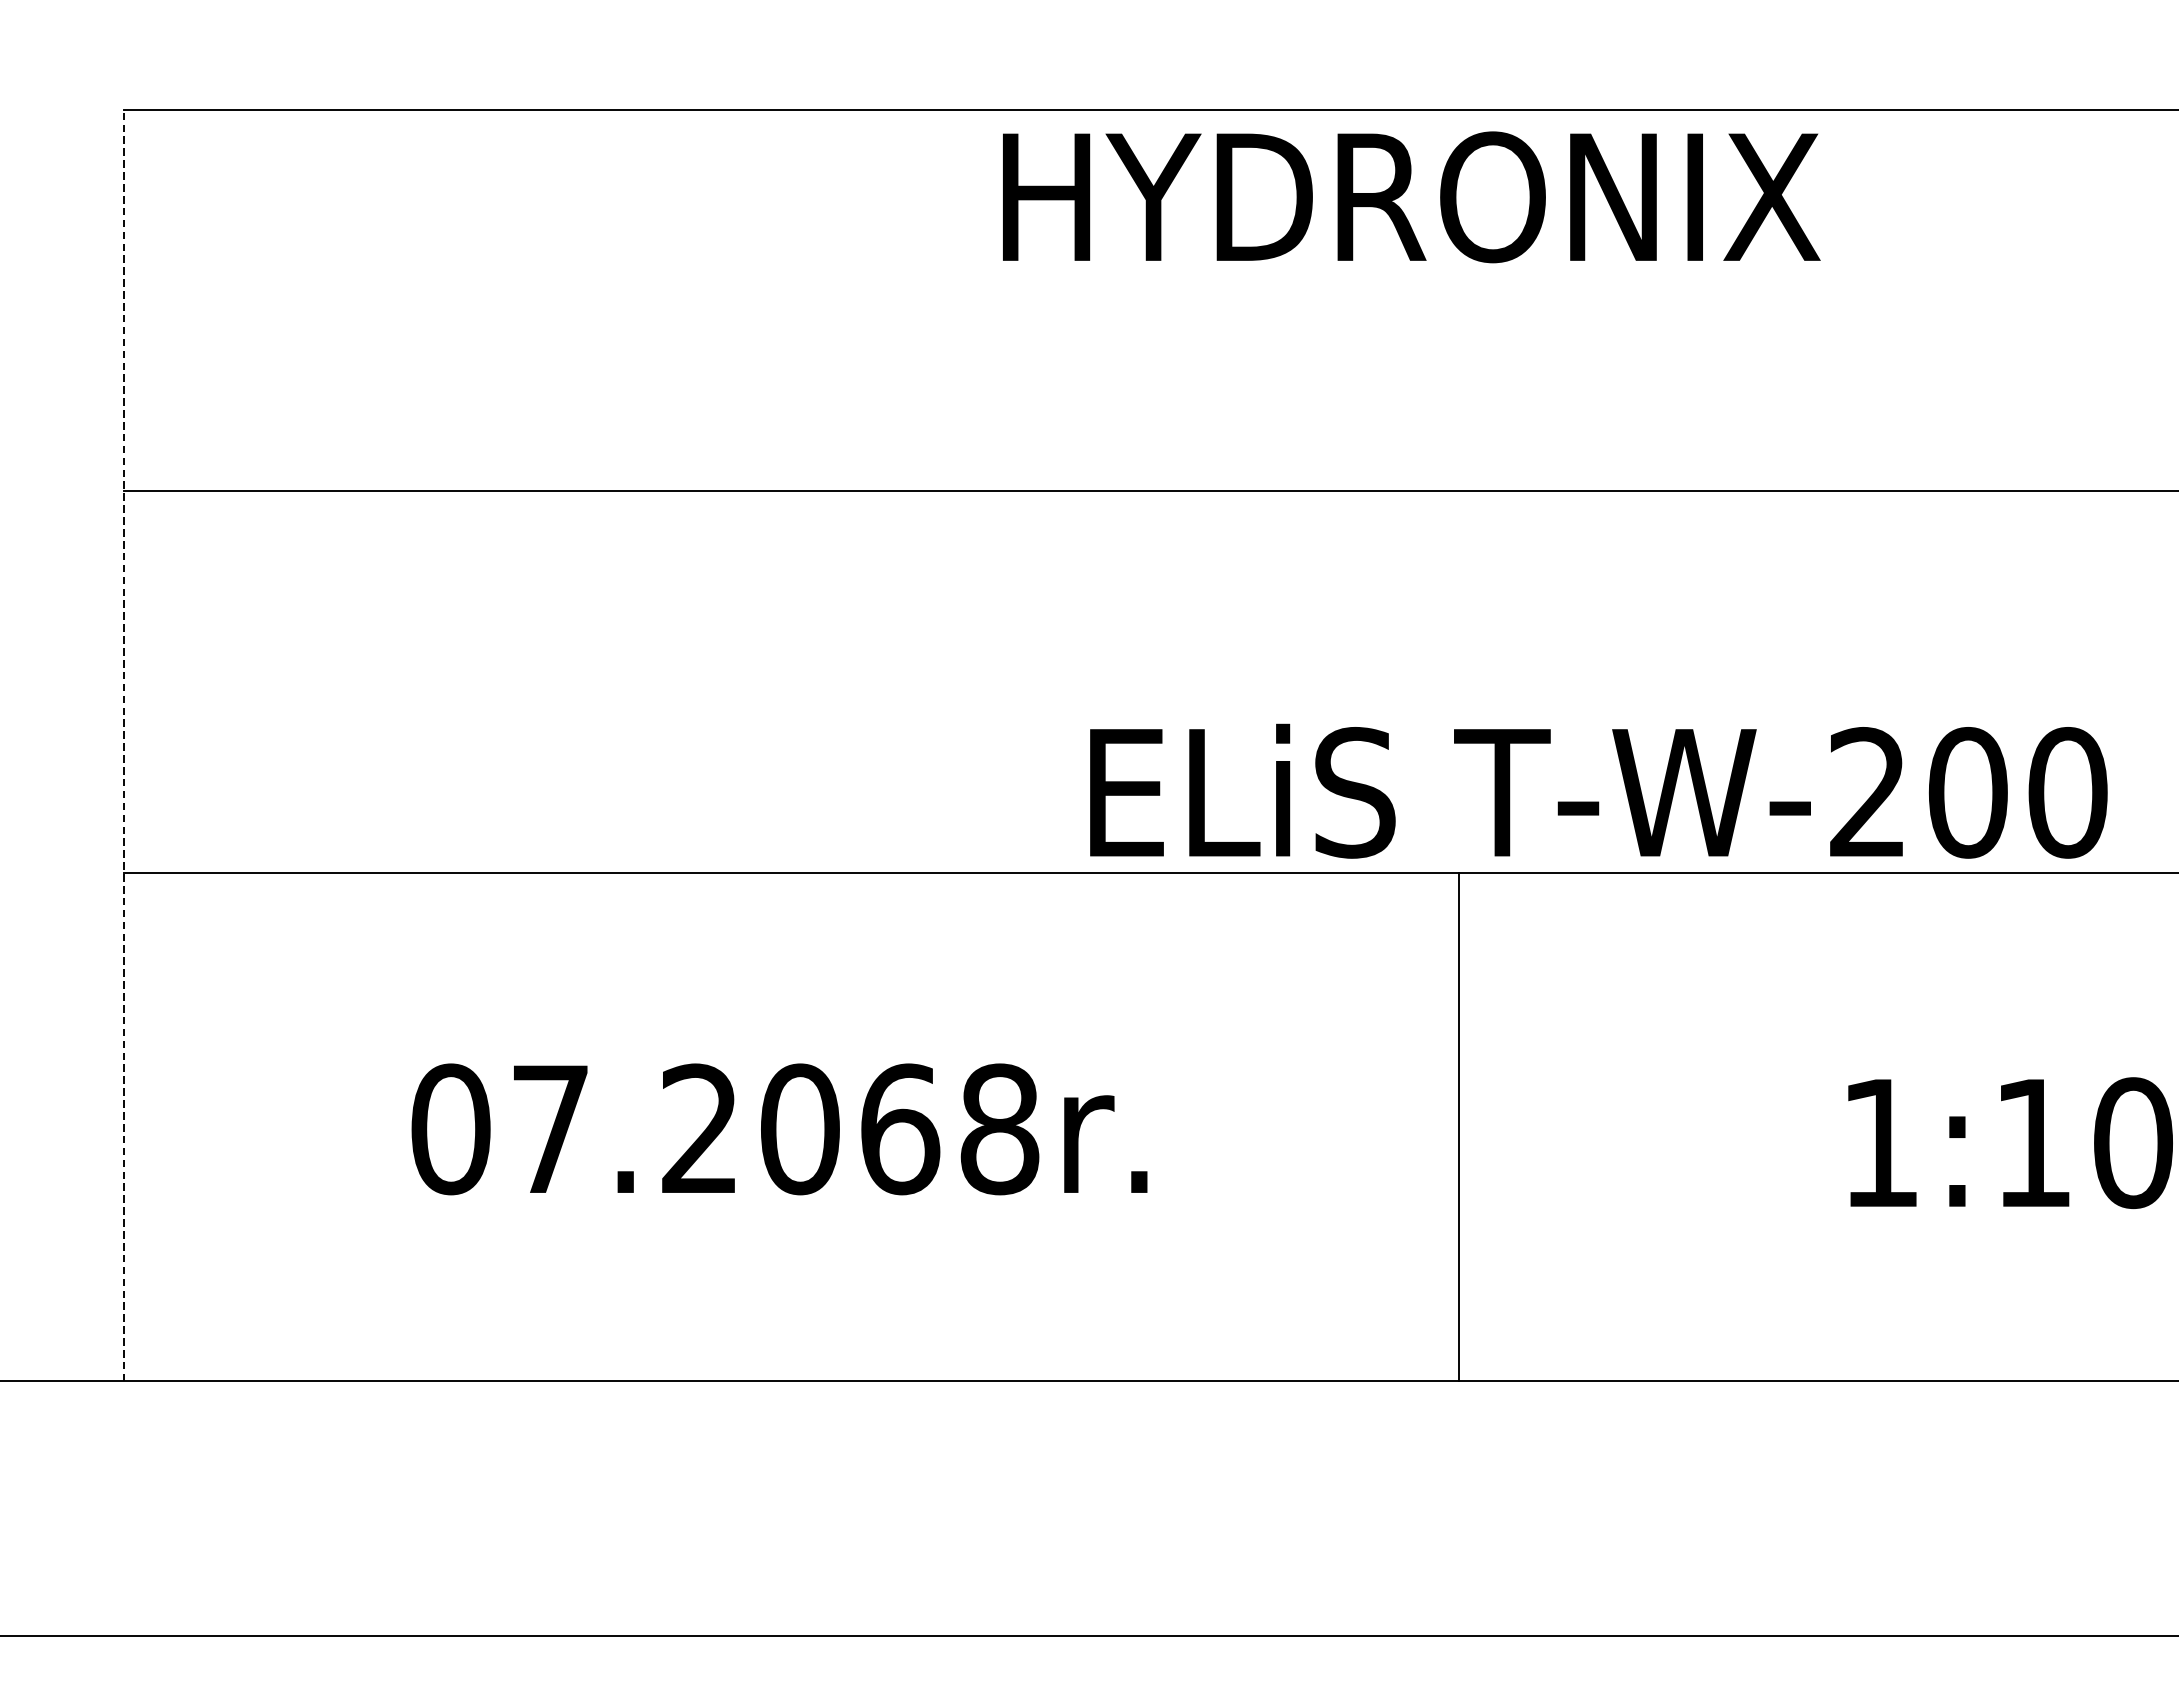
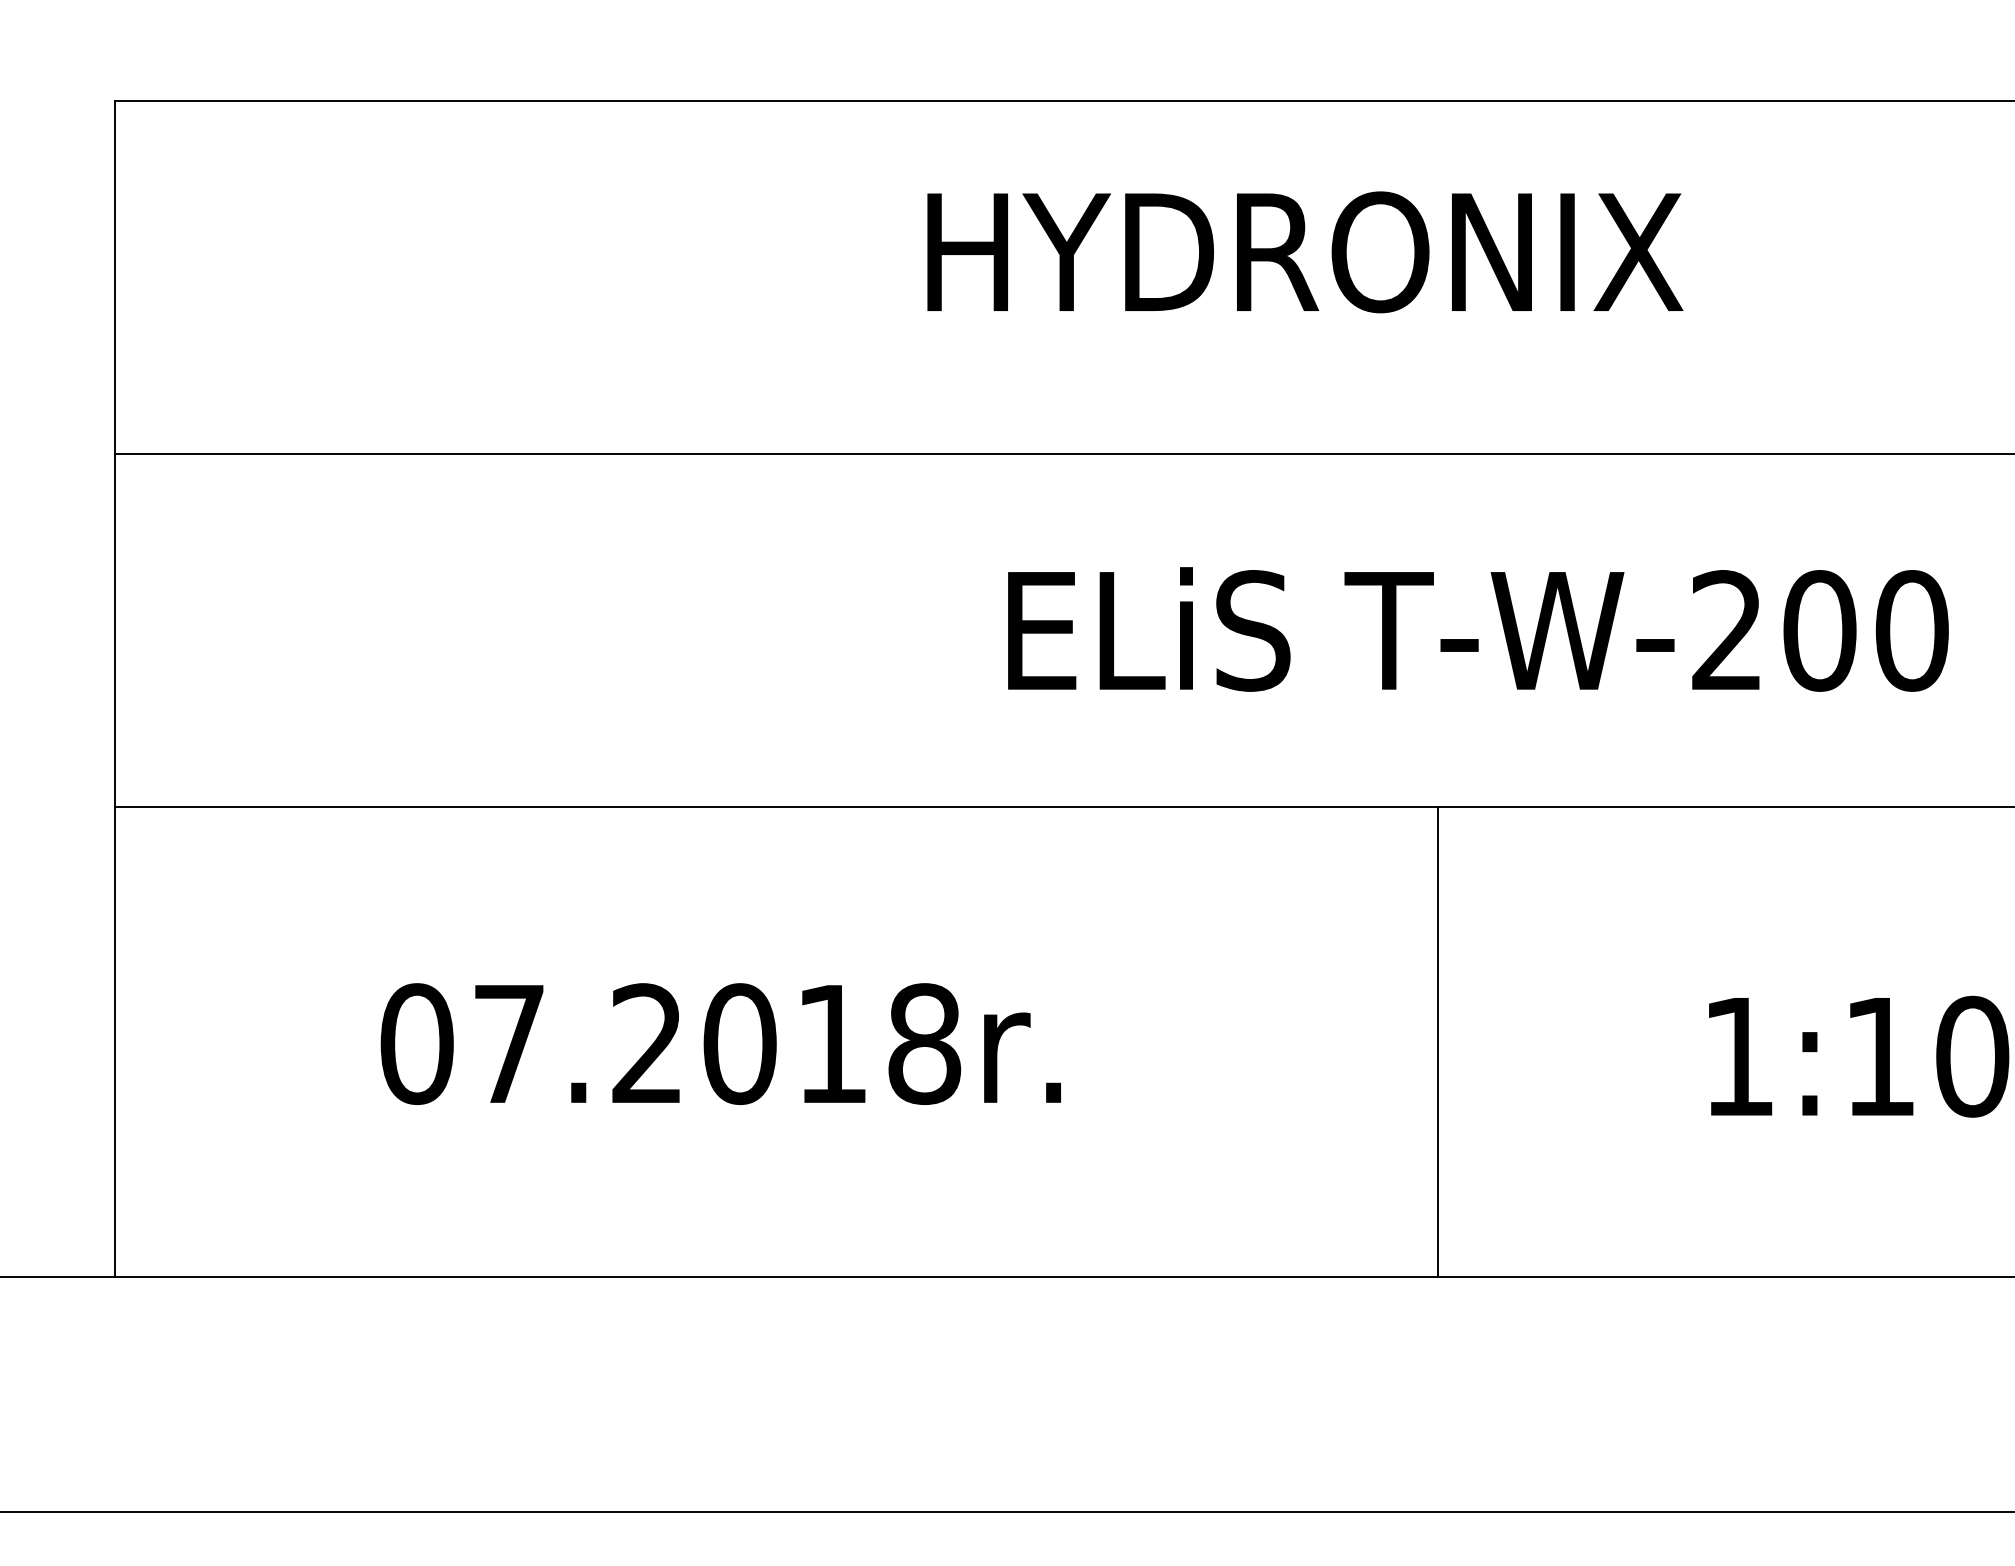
text: (1411, 197) -> (1305, 252), moved
line: (124, 745) -> (115, 689), dashed -> solid
text: (1598, 791) -> (1478, 629), moved
line: (1459, 1126) -> (1438, 1041), moved
text: (900, 1128) -> (832, 1043), 07.2068r. -> 07.2018r.

